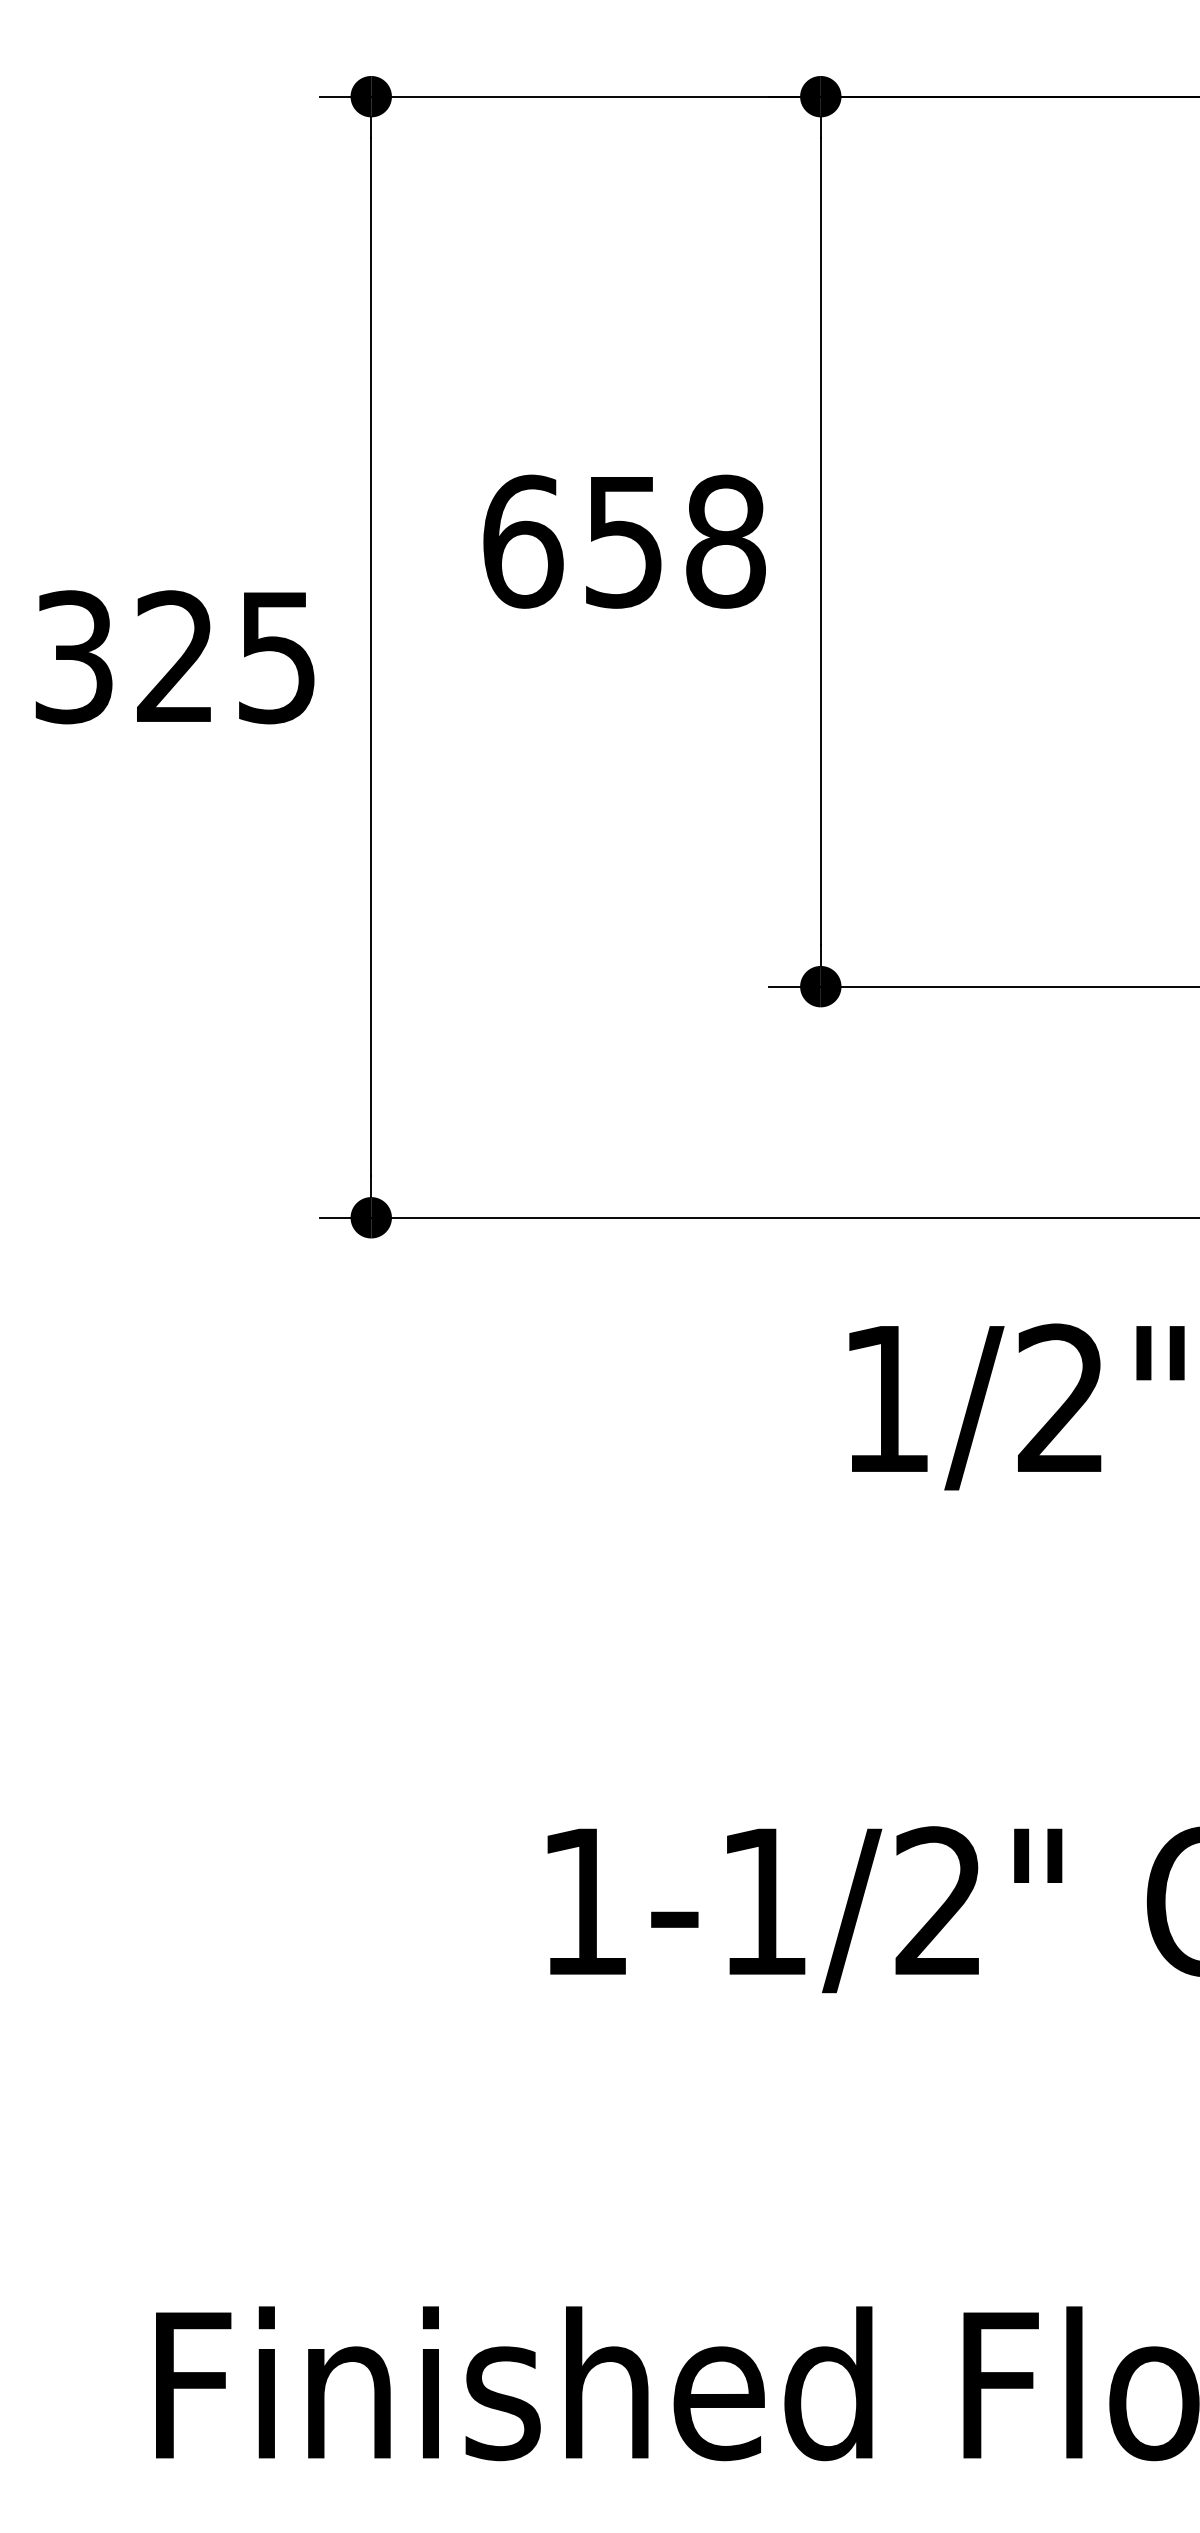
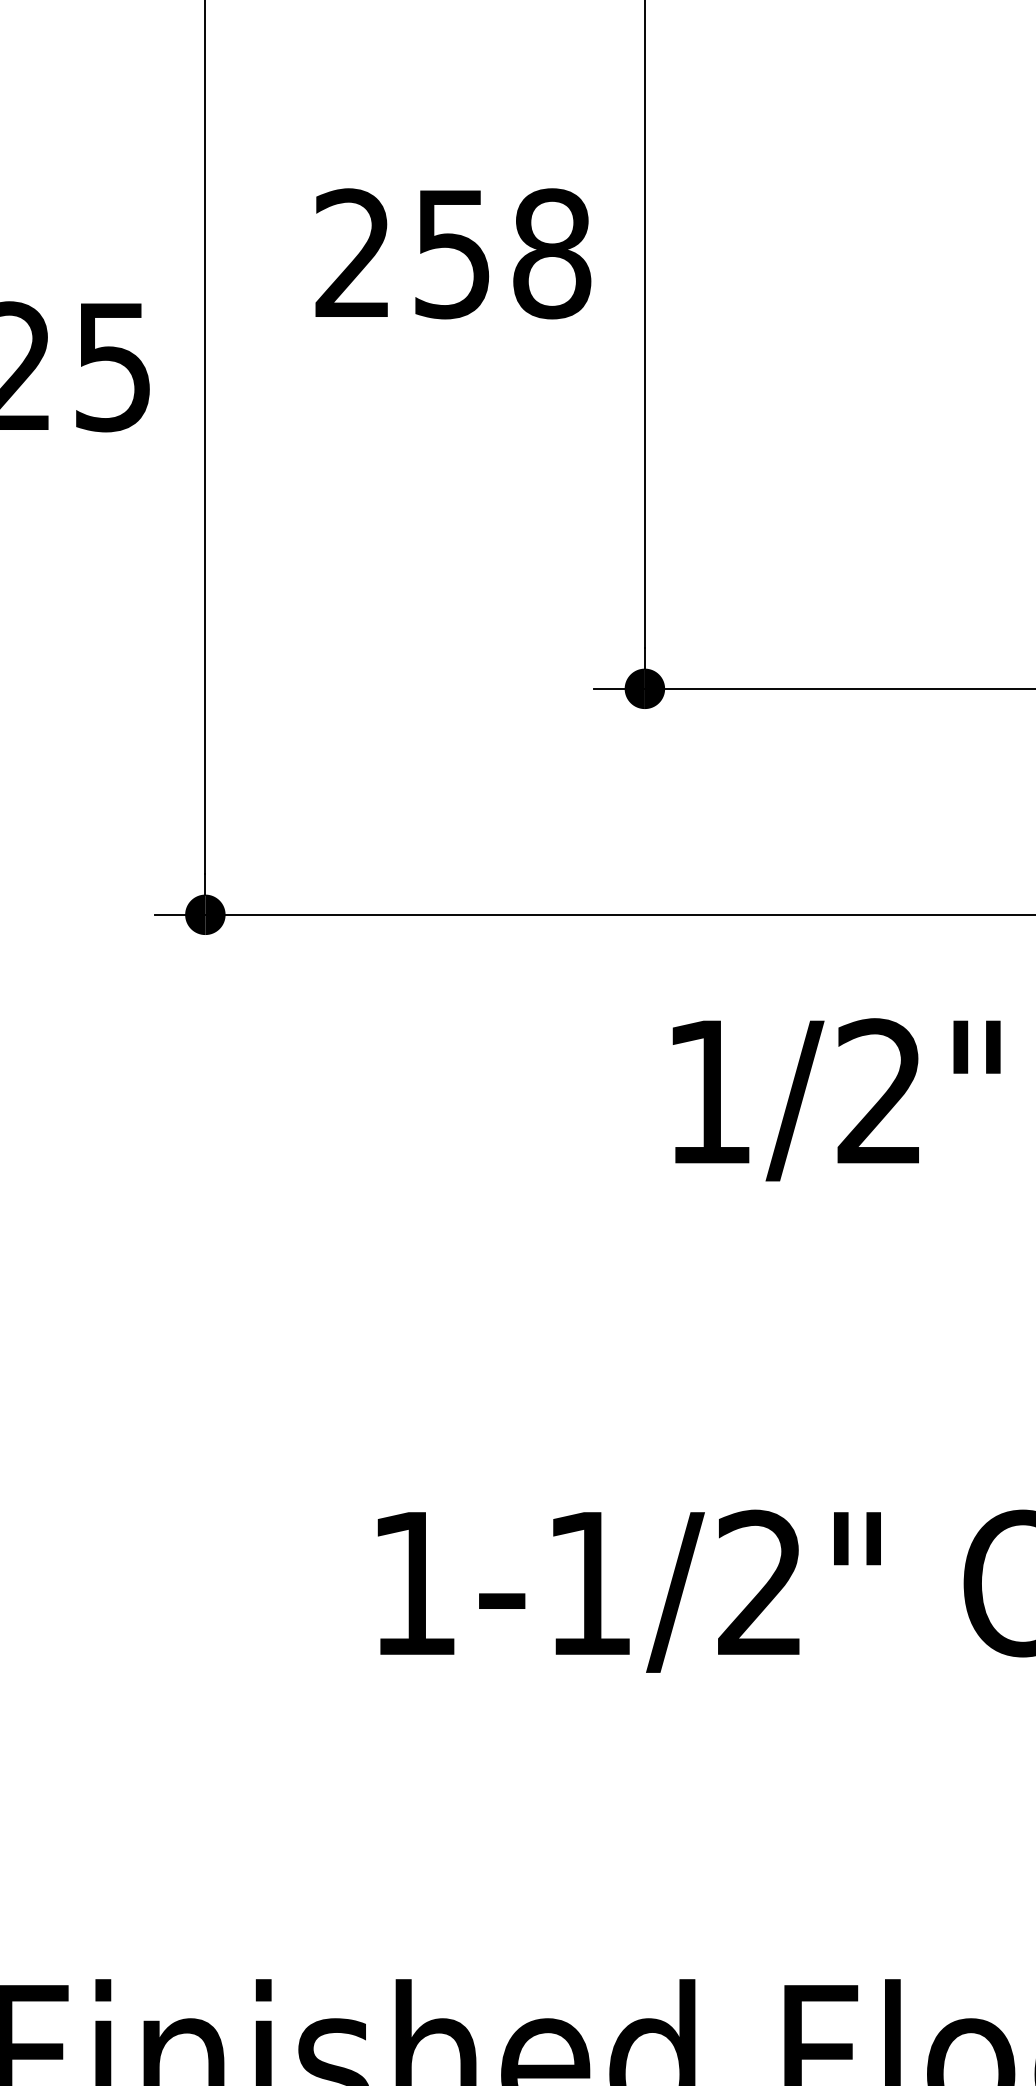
text: (523, 541) -> (354, 253), 658 -> 258

